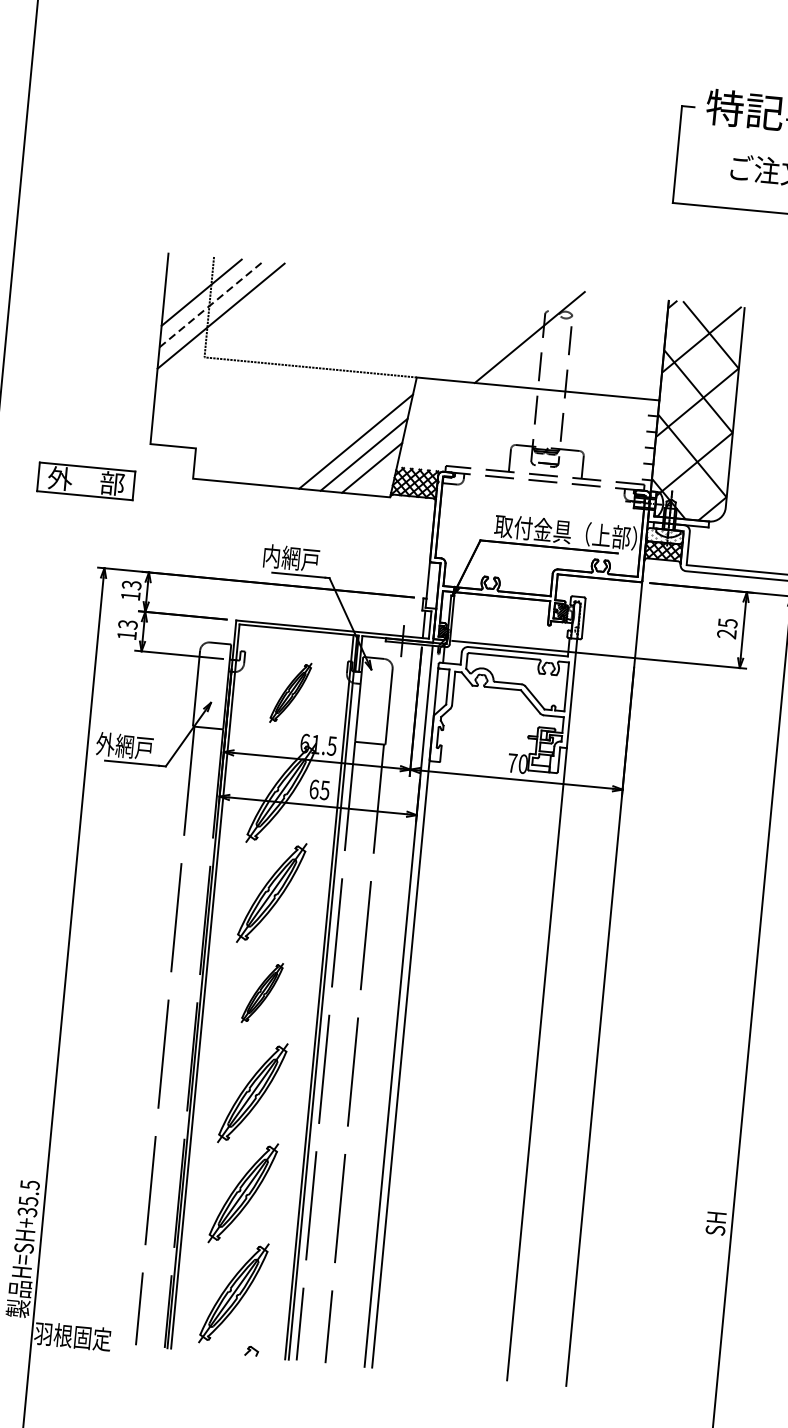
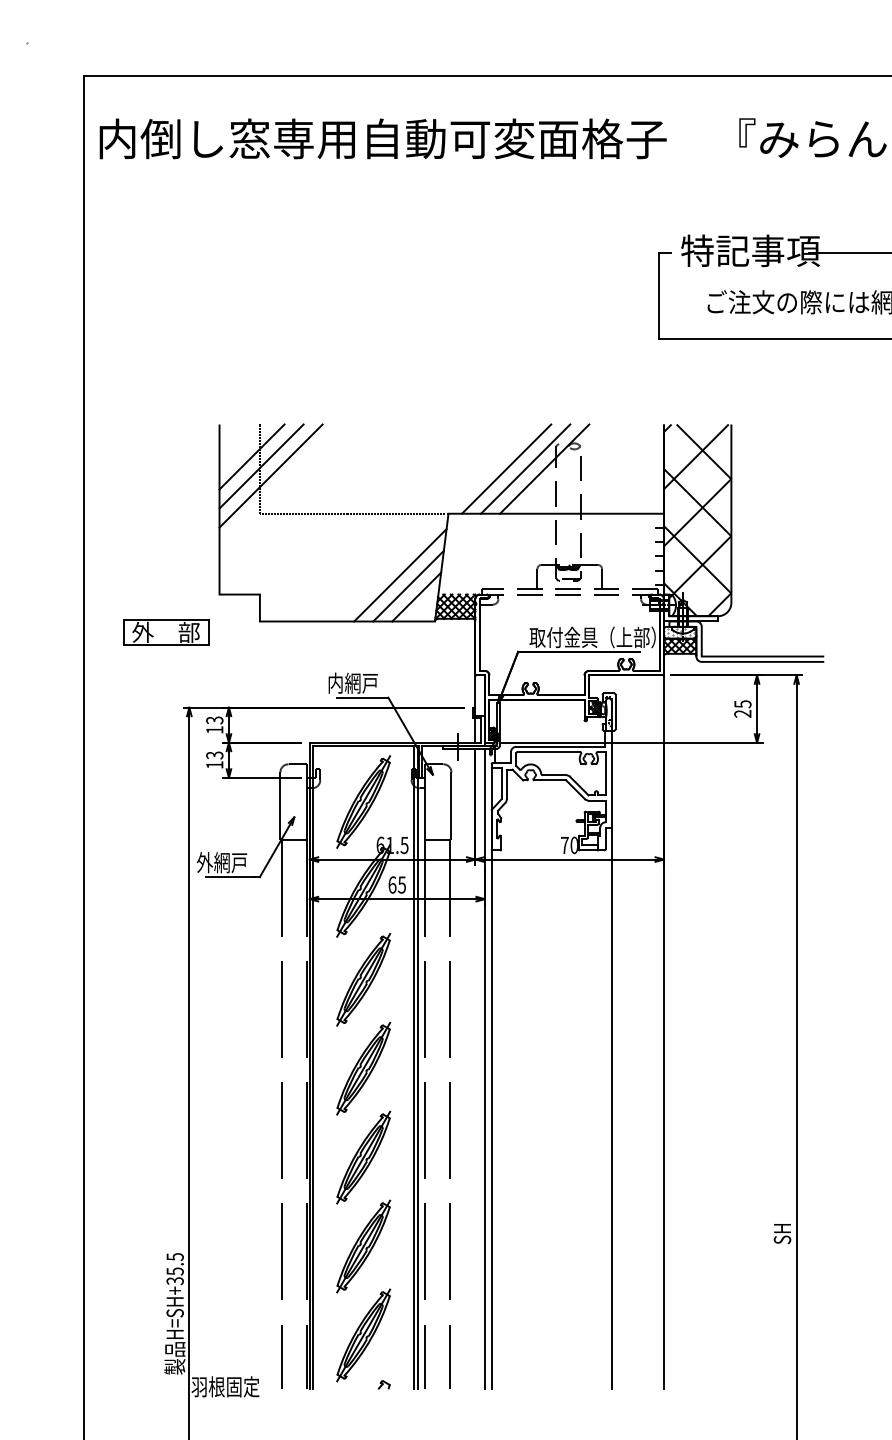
line: (211, 304) -> (261, 466), dashed -> solid
line: (486, 332) -> (506, 468), added
line: (508, 334) -> (525, 468), added
part: (290, 692) -> (363, 801), size x1.67
part: (262, 992) -> (363, 1068), size x1.67

